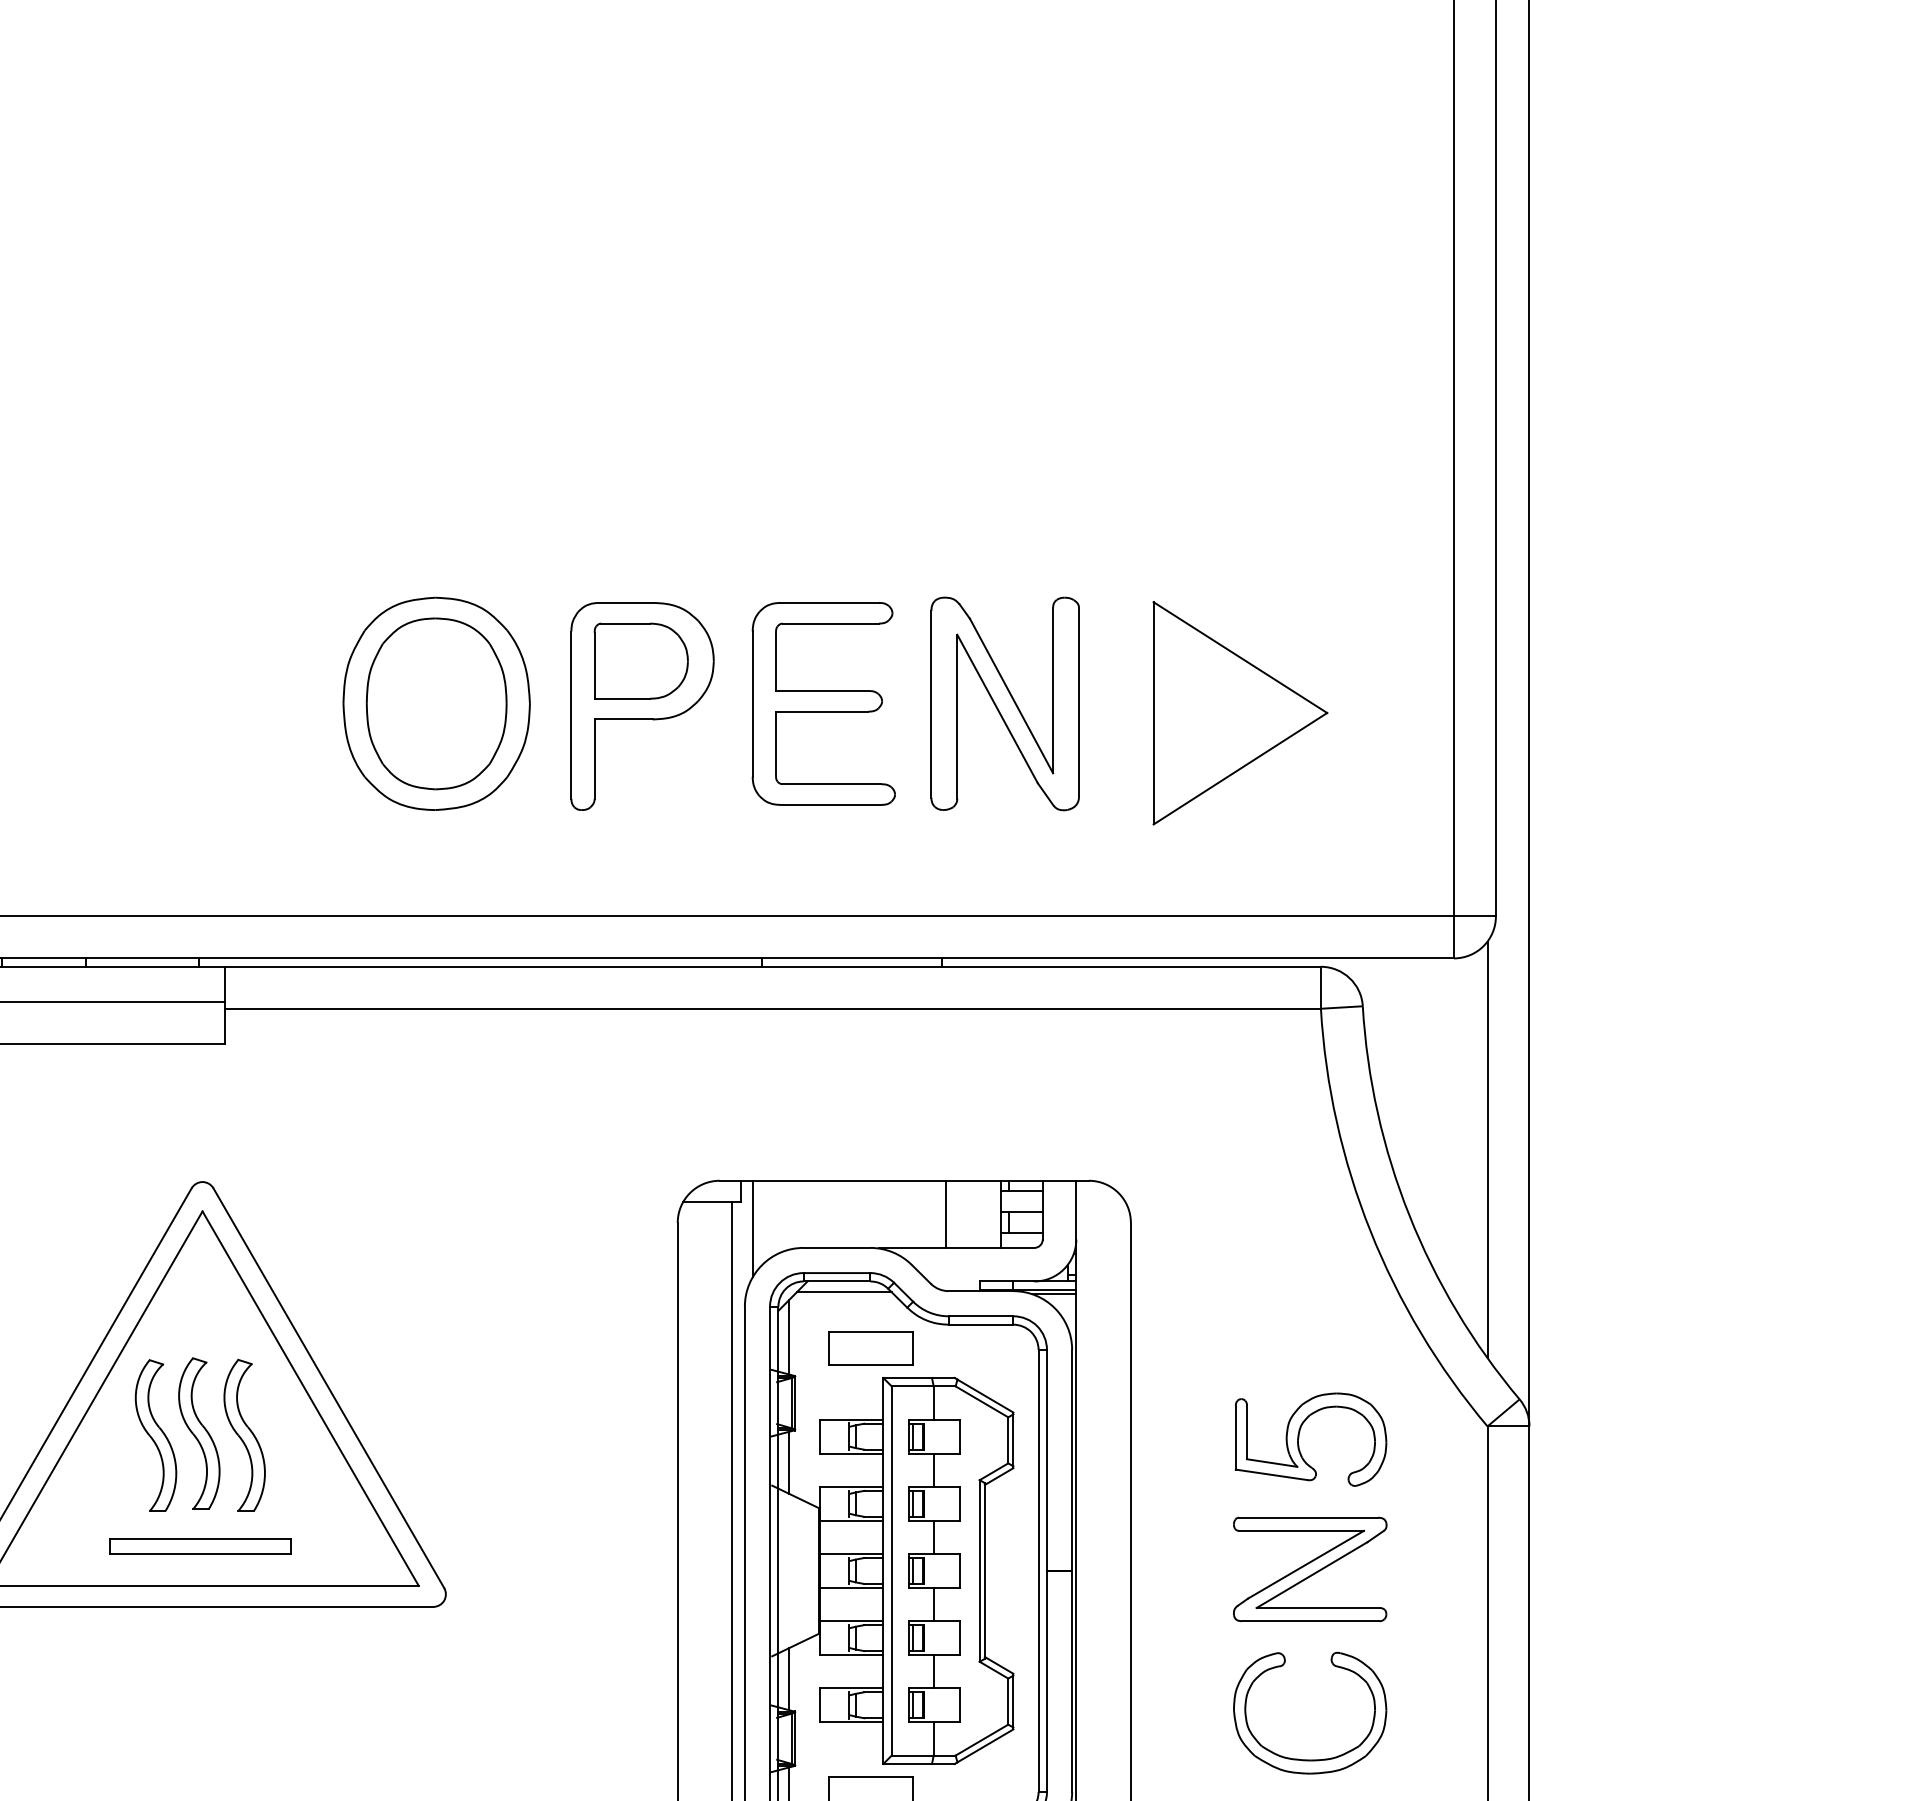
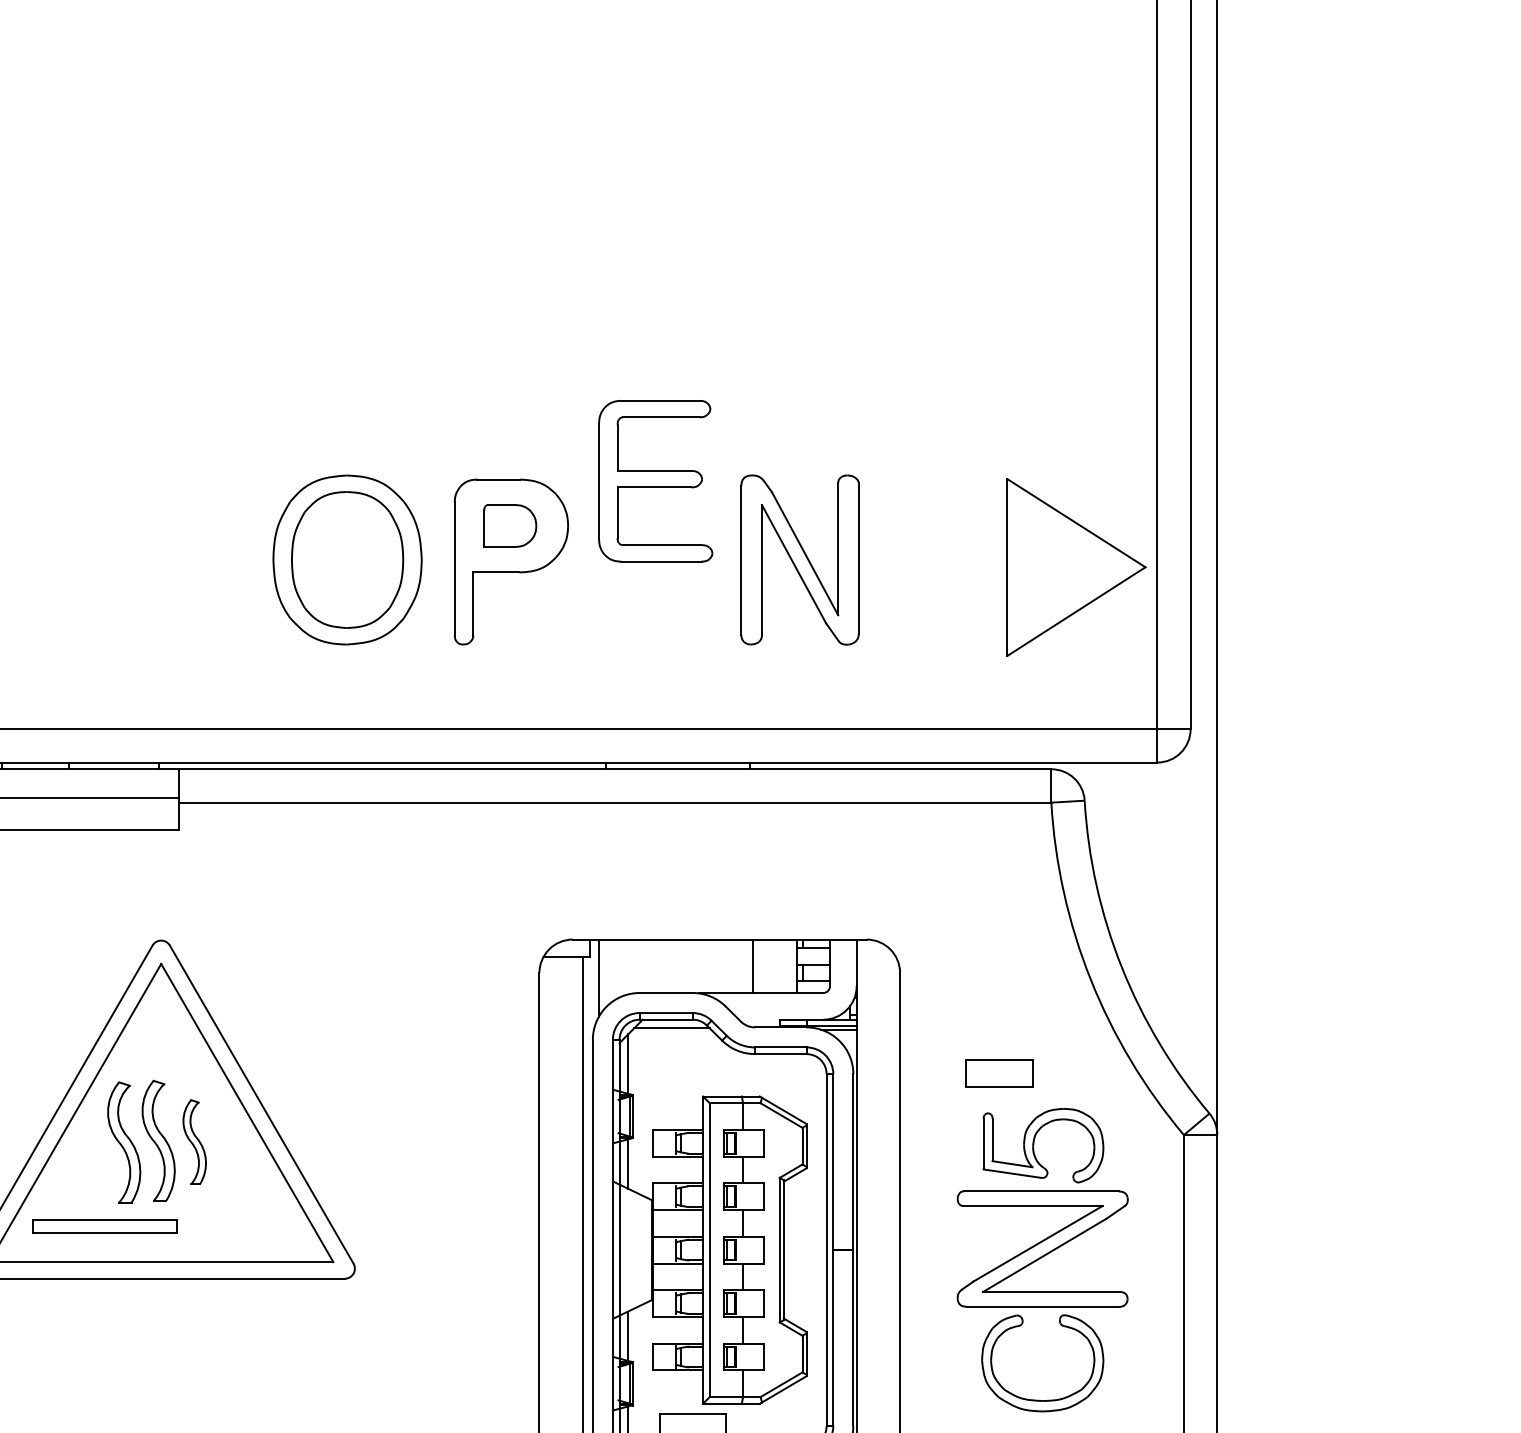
part: (640, 660) -> (509, 525), size x0.7
part: (823, 703) -> (655, 480), moved
part: (1240, 713) -> (1076, 567), moved
line: (1487, 1149) -> (1183, 914), removed
part: (870, 1348) -> (999, 1073), moved
part: (244, 1435) -> (194, 1142), size x0.7
part: (200, 1546) -> (104, 1226), moved
part: (1310, 1568) -> (1043, 1248), size x1.4

